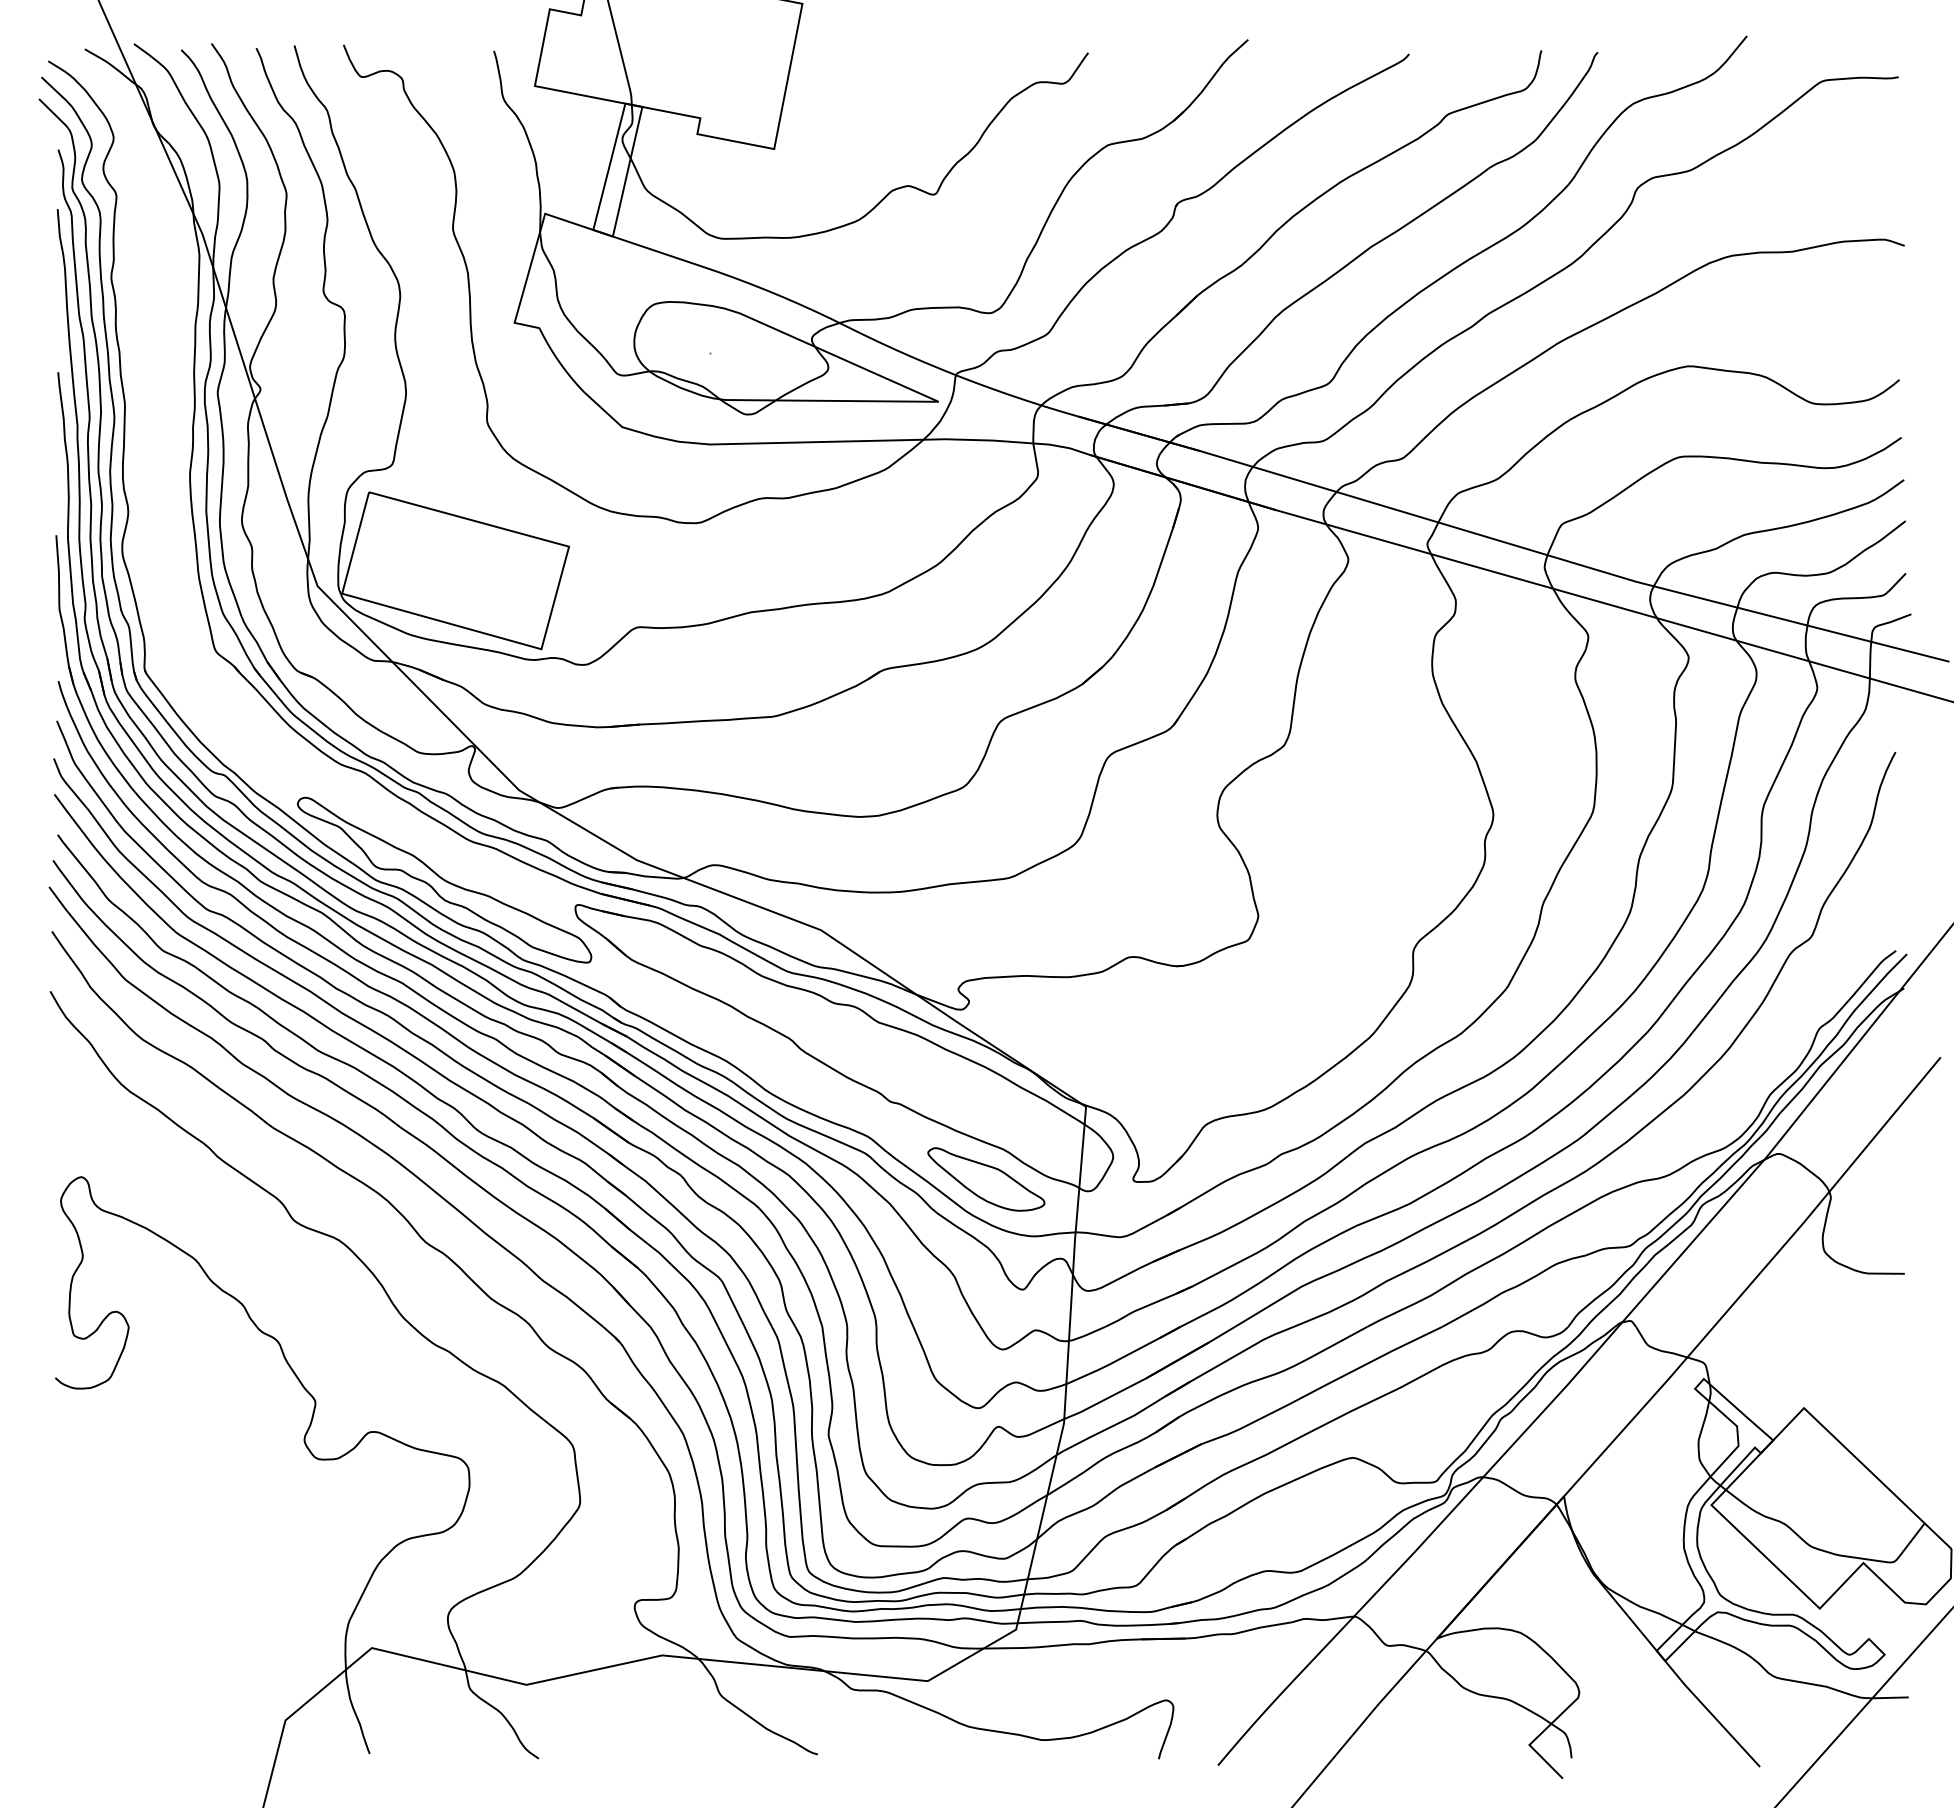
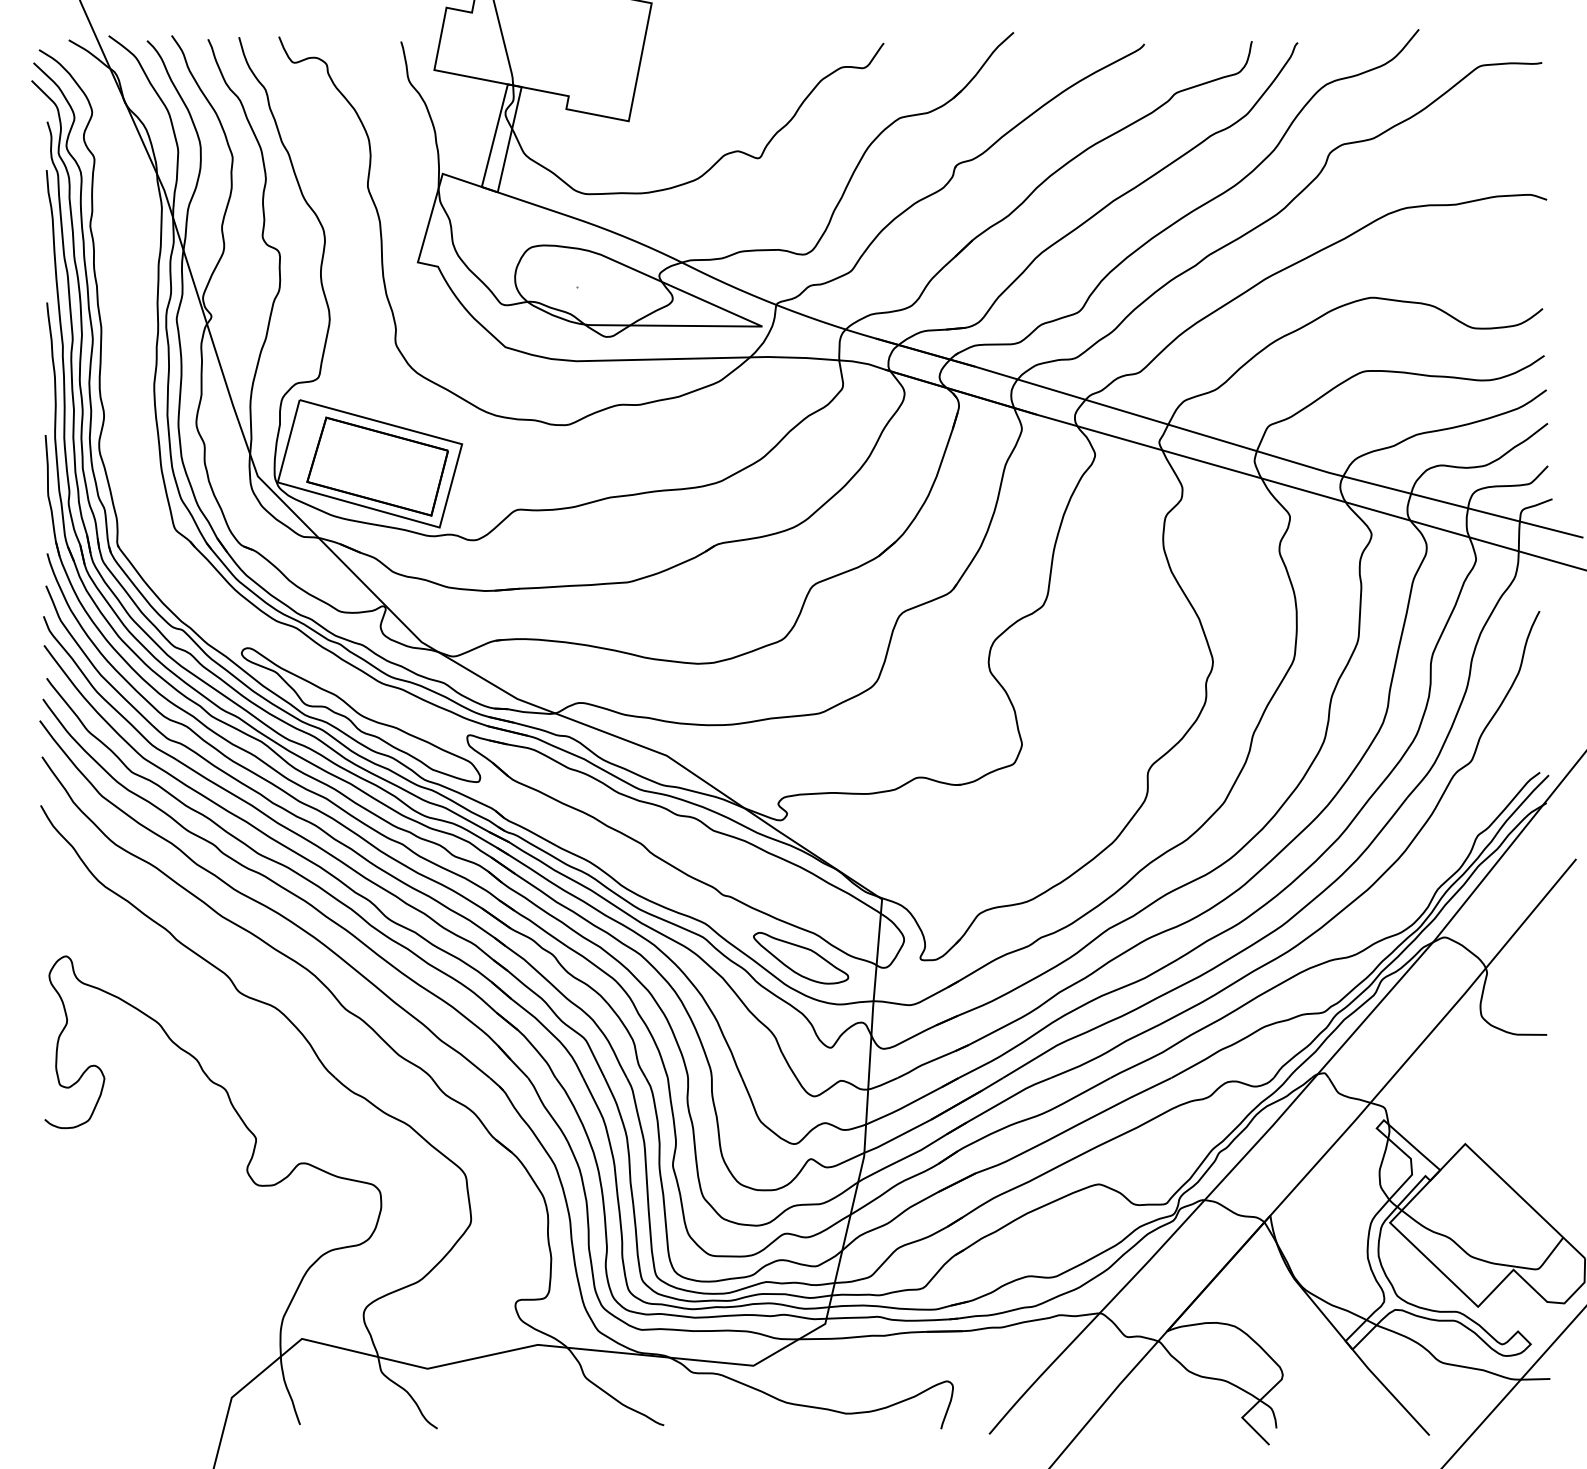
part: (464, 573) -> (377, 466), added

